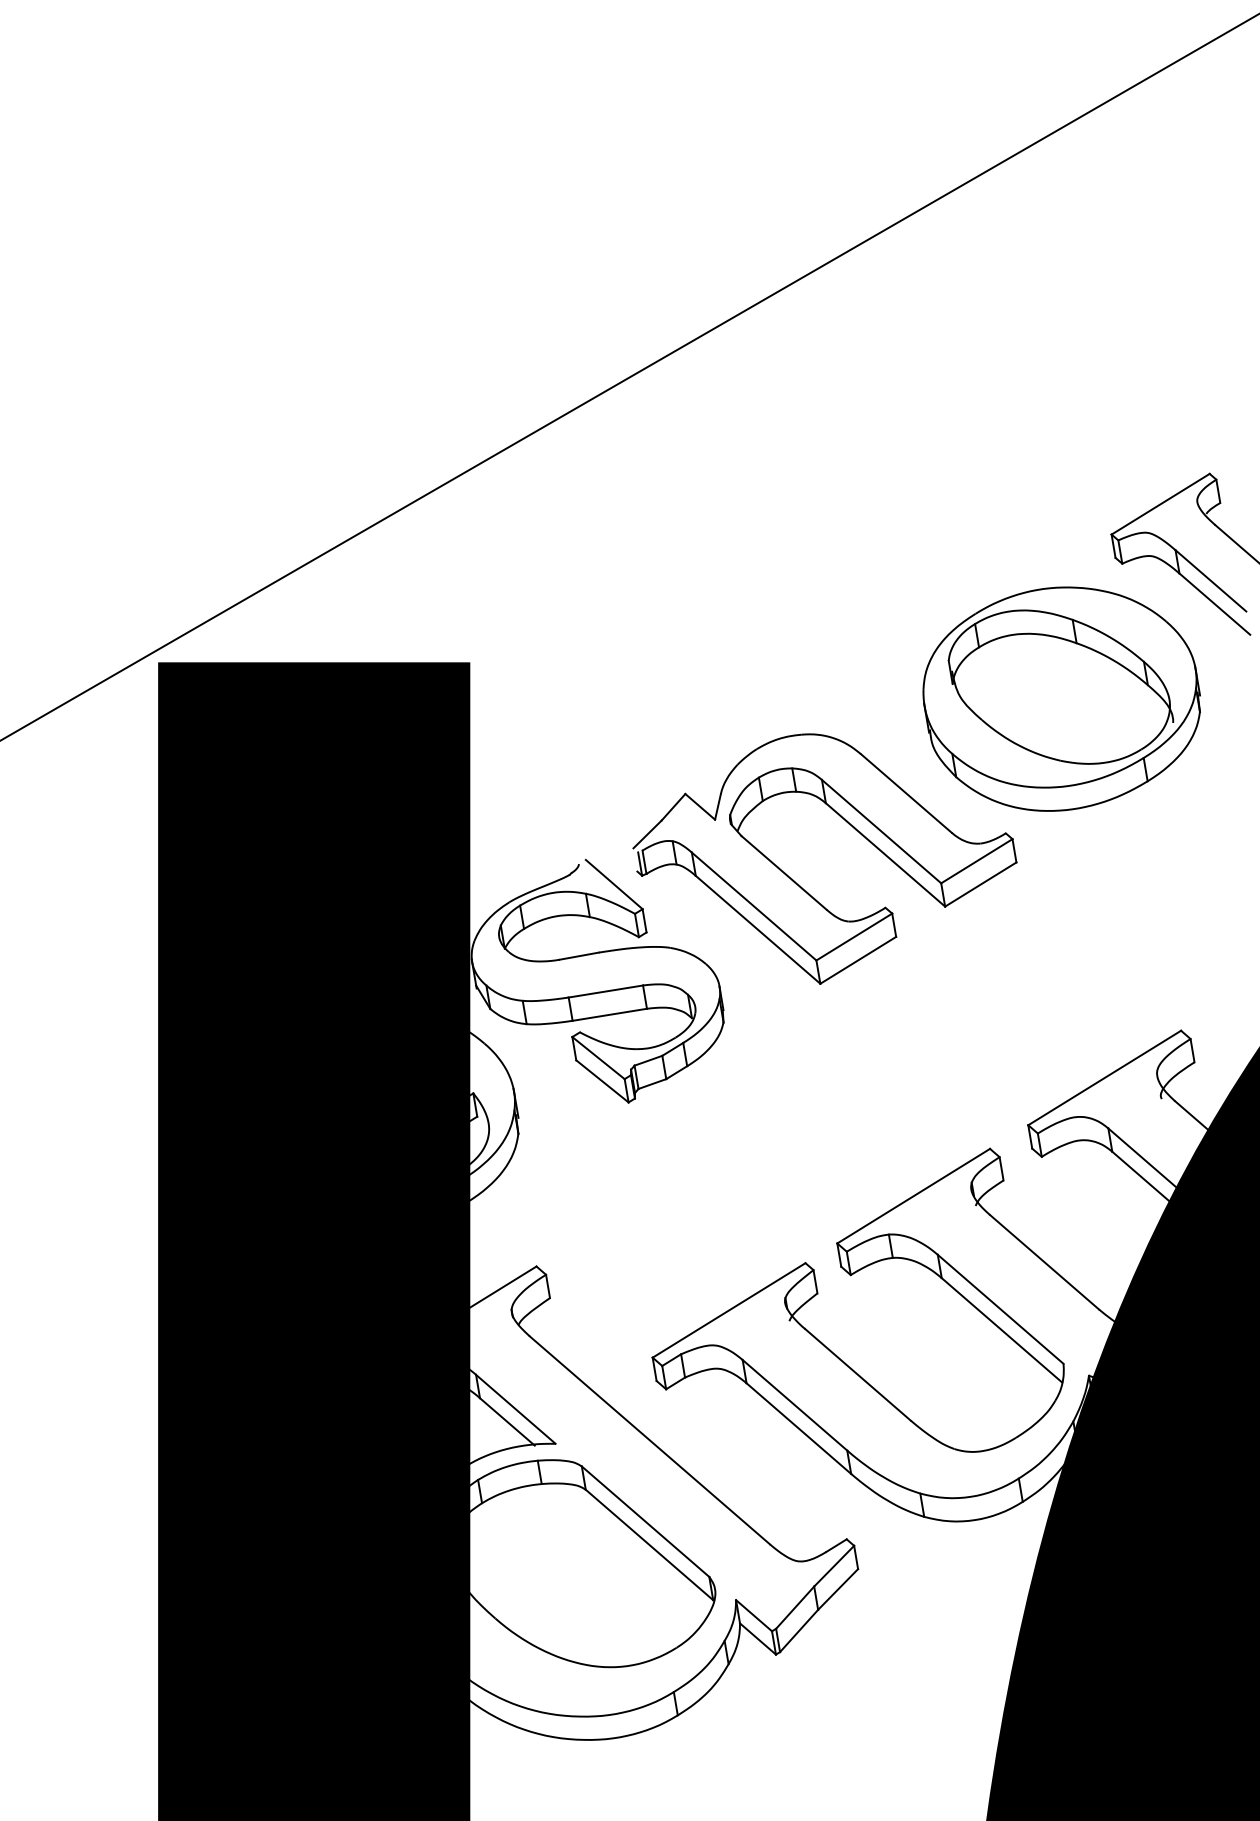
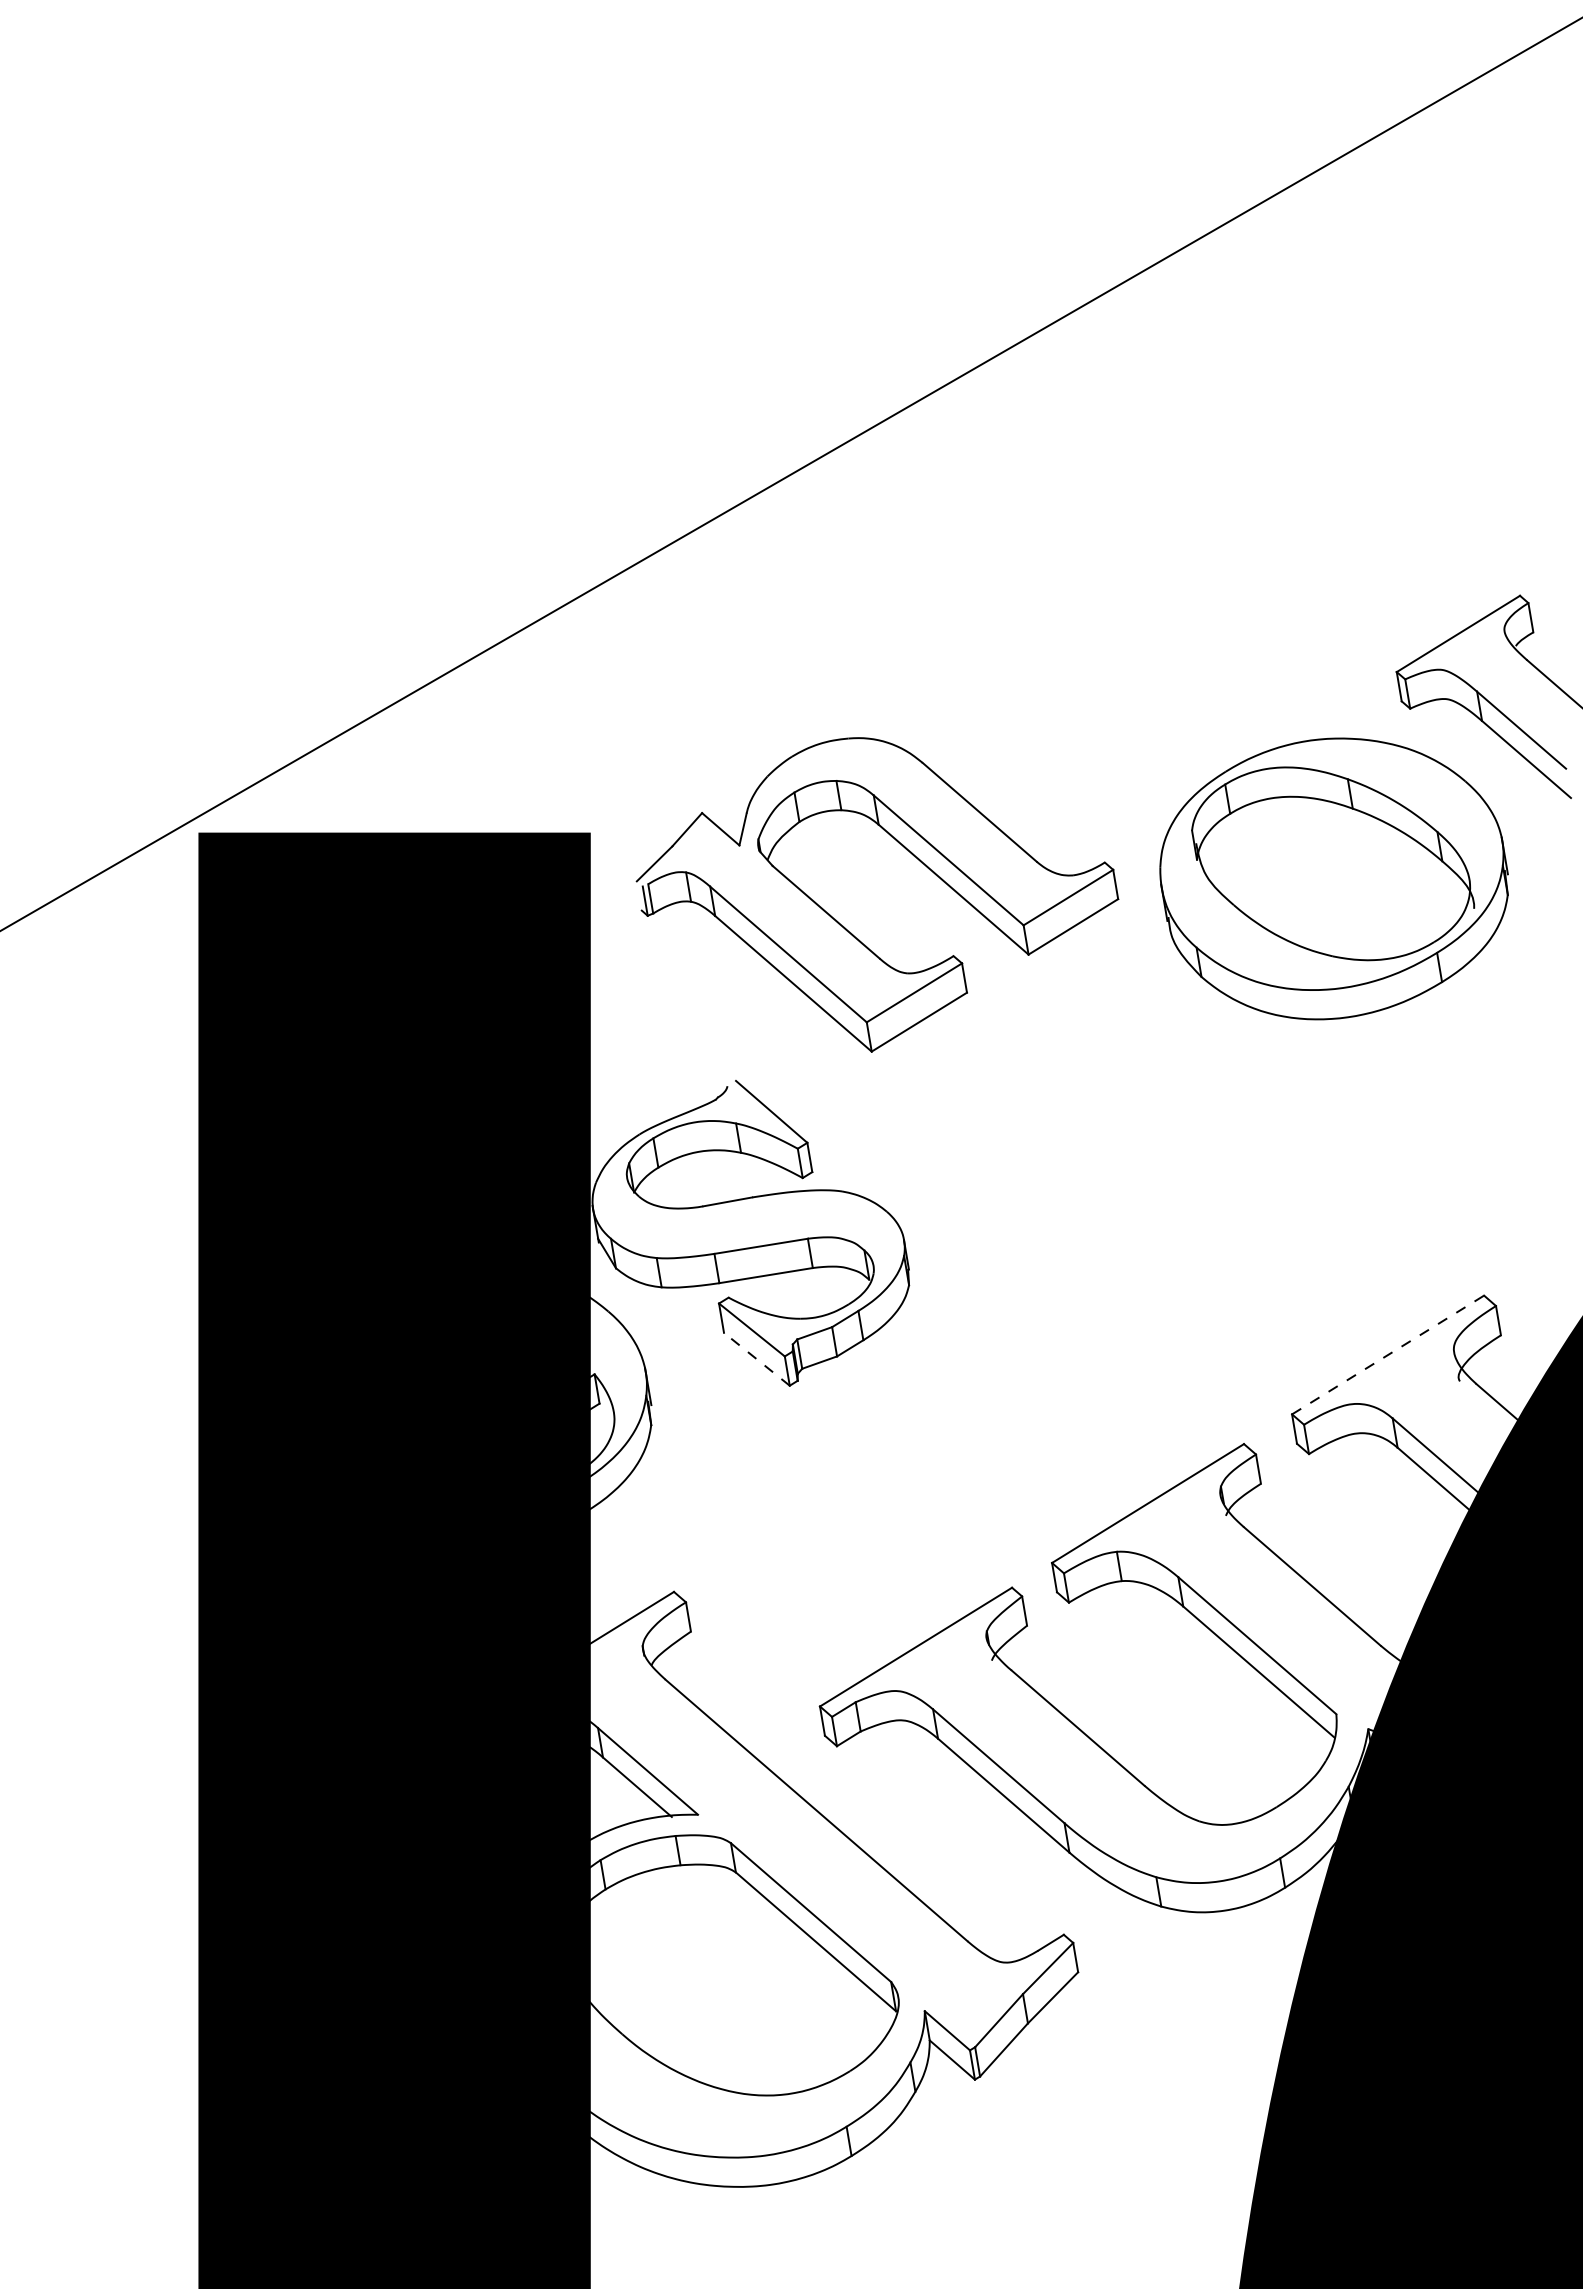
part: (798, 884) -> (844, 926), moved
line: (1105, 1077) -> (1388, 1354), solid -> dashed
line: (602, 1080) -> (756, 1358), solid -> dashed

